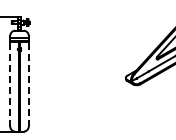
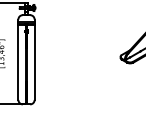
line: (10, 83) -> (18, 61), dashed -> solid
line: (28, 83) -> (34, 61), dashed -> solid

